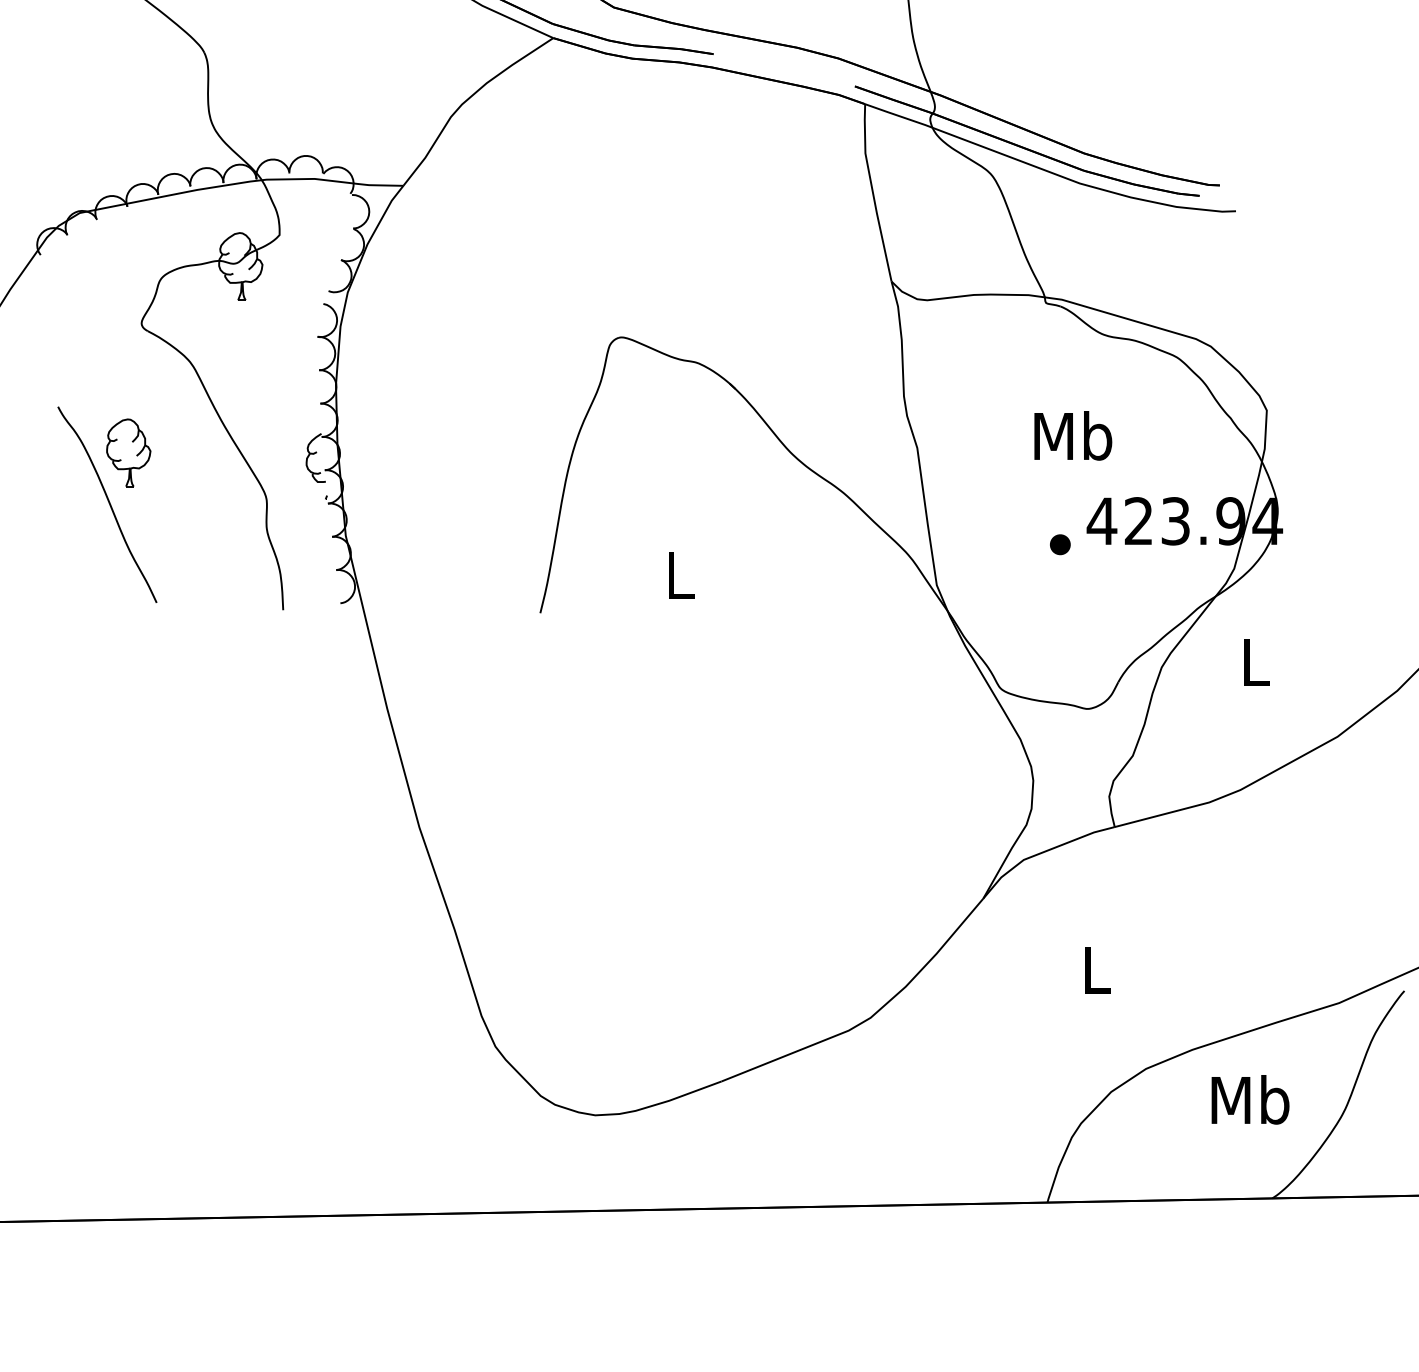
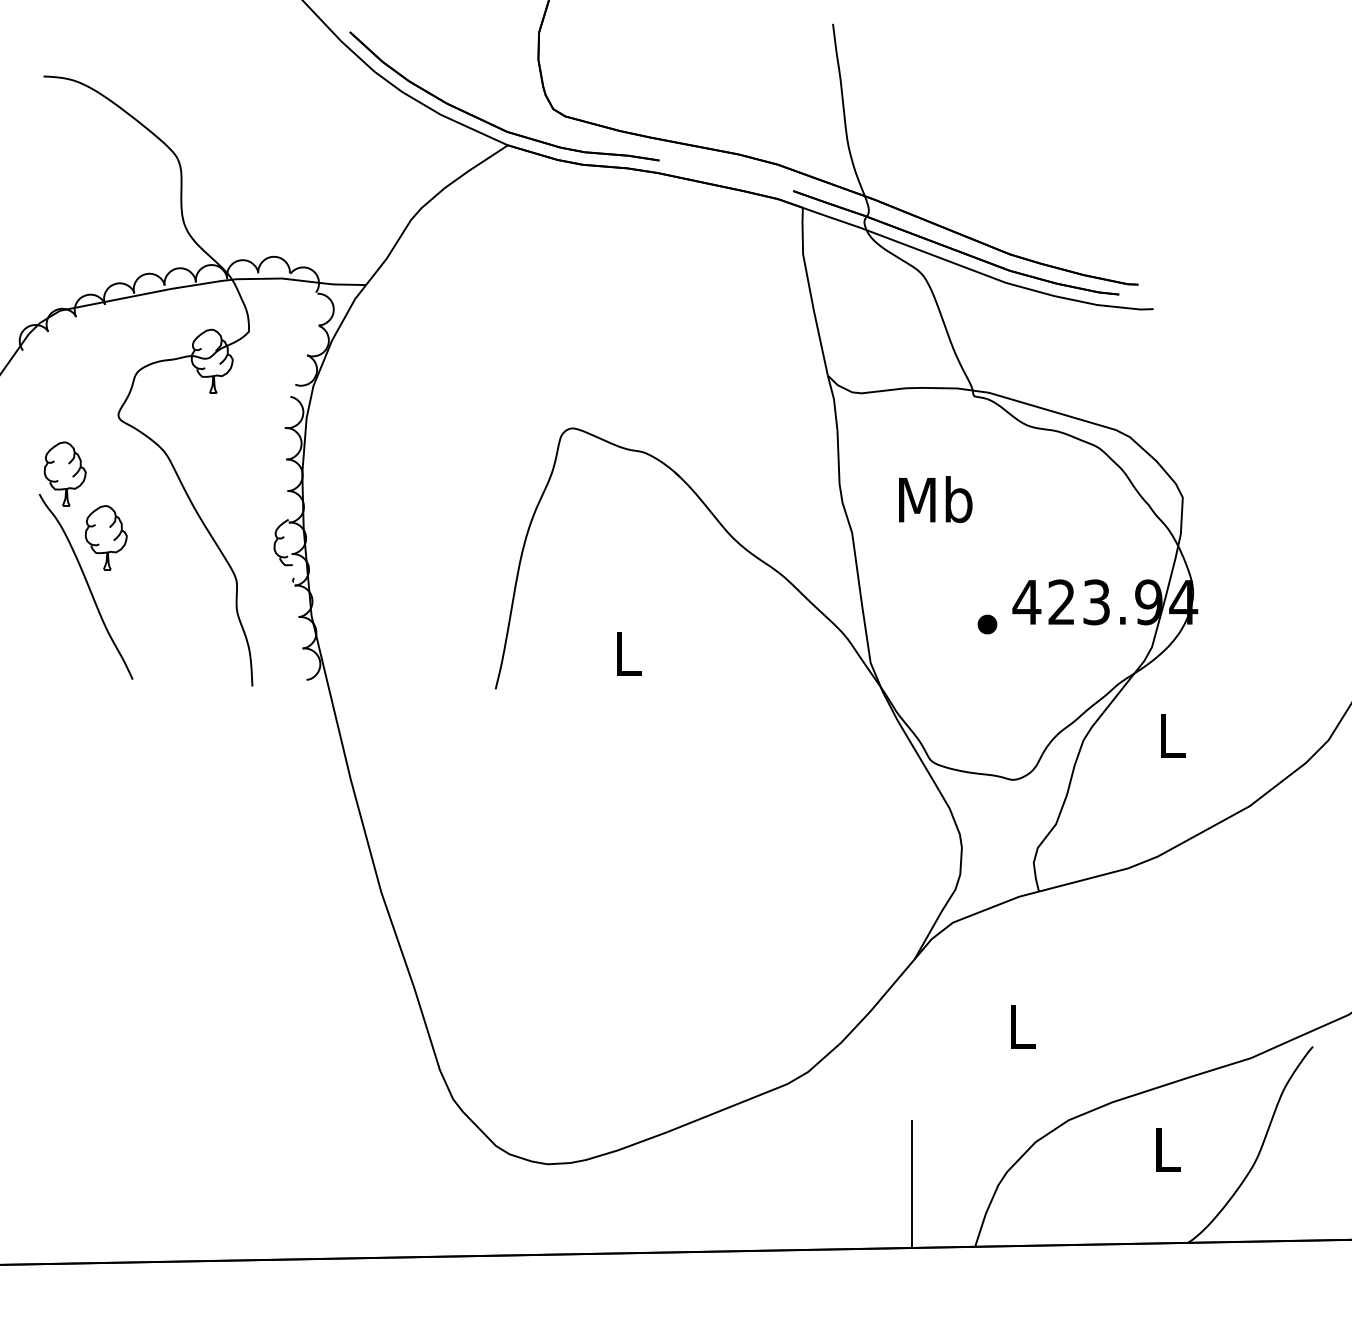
part: (84, 385) -> (64, 473), added
text: (1073, 435) -> (935, 499), moved
text: (1250, 1099) -> (1167, 1149), Mb -> L
line: (981, 1136) -> (912, 1184), added

